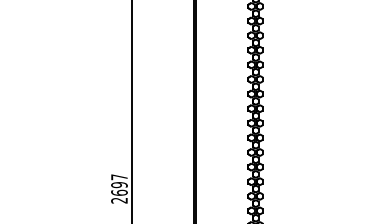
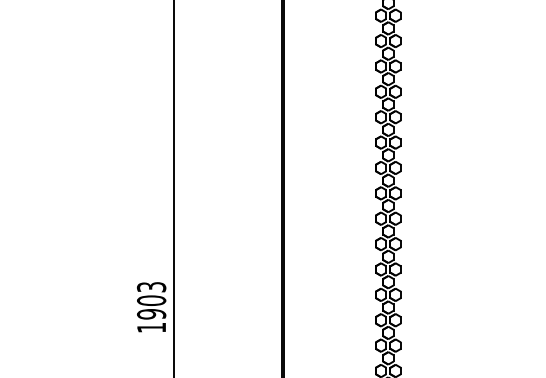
text: (119, 188) -> (151, 306), 2697 -> 1903

